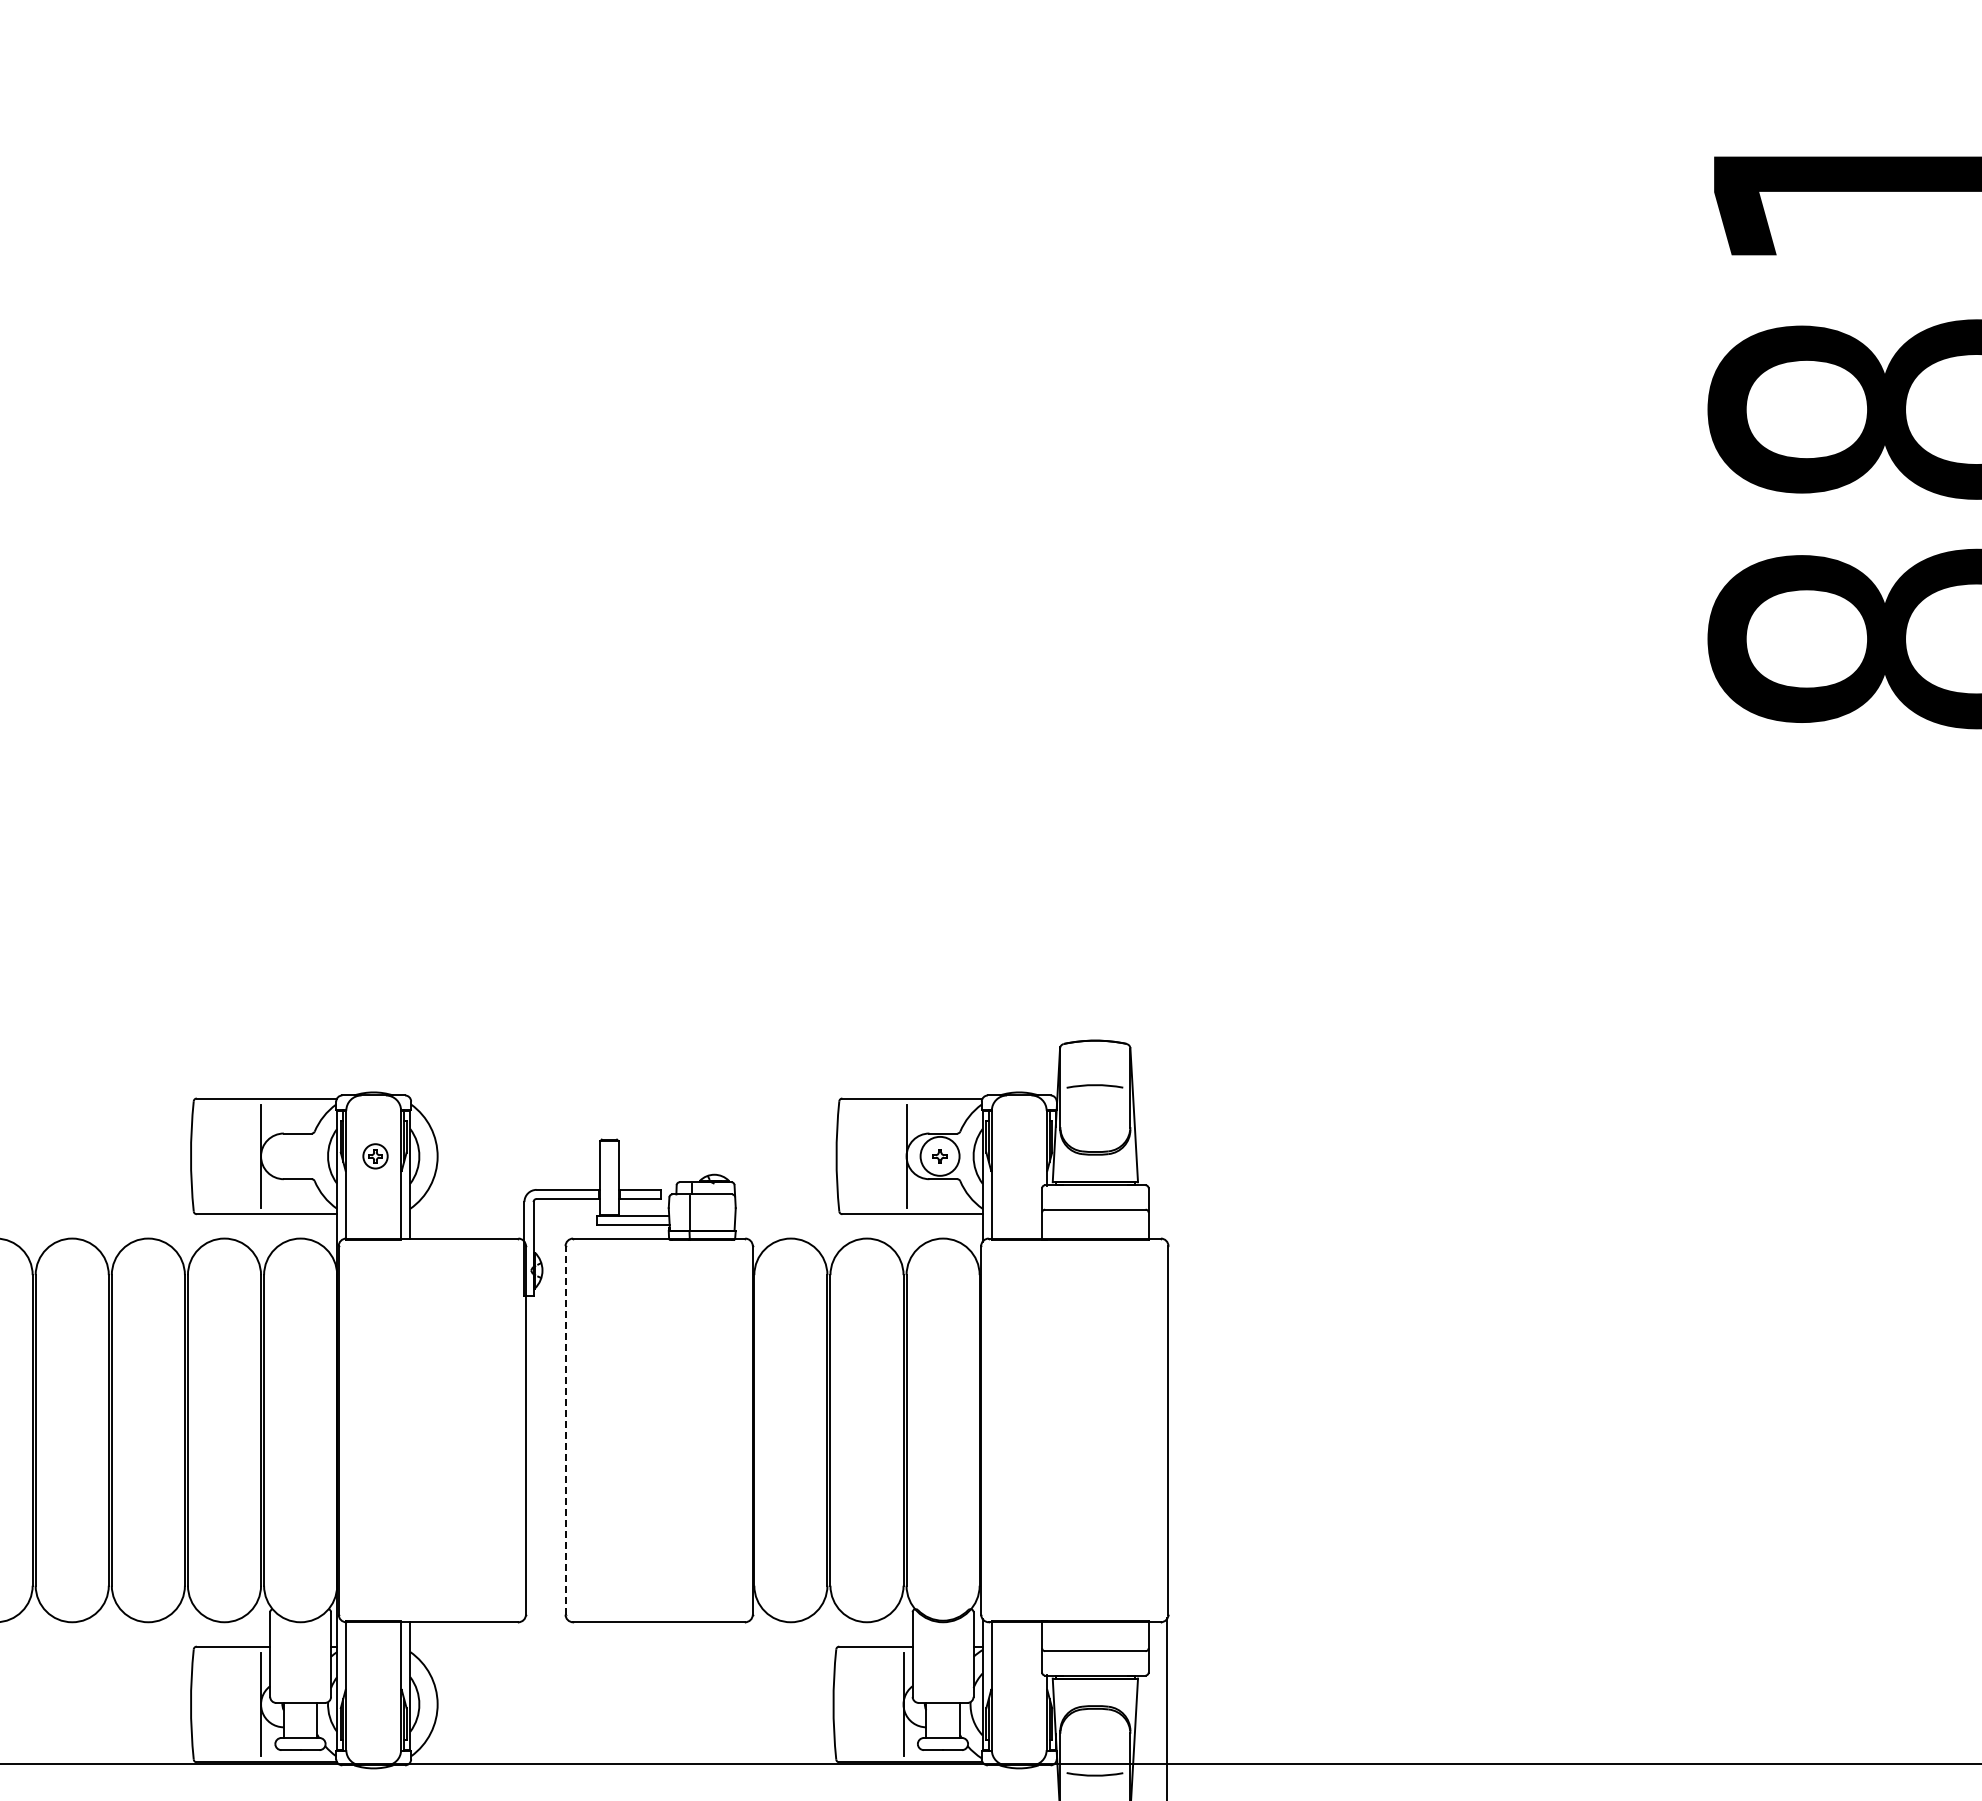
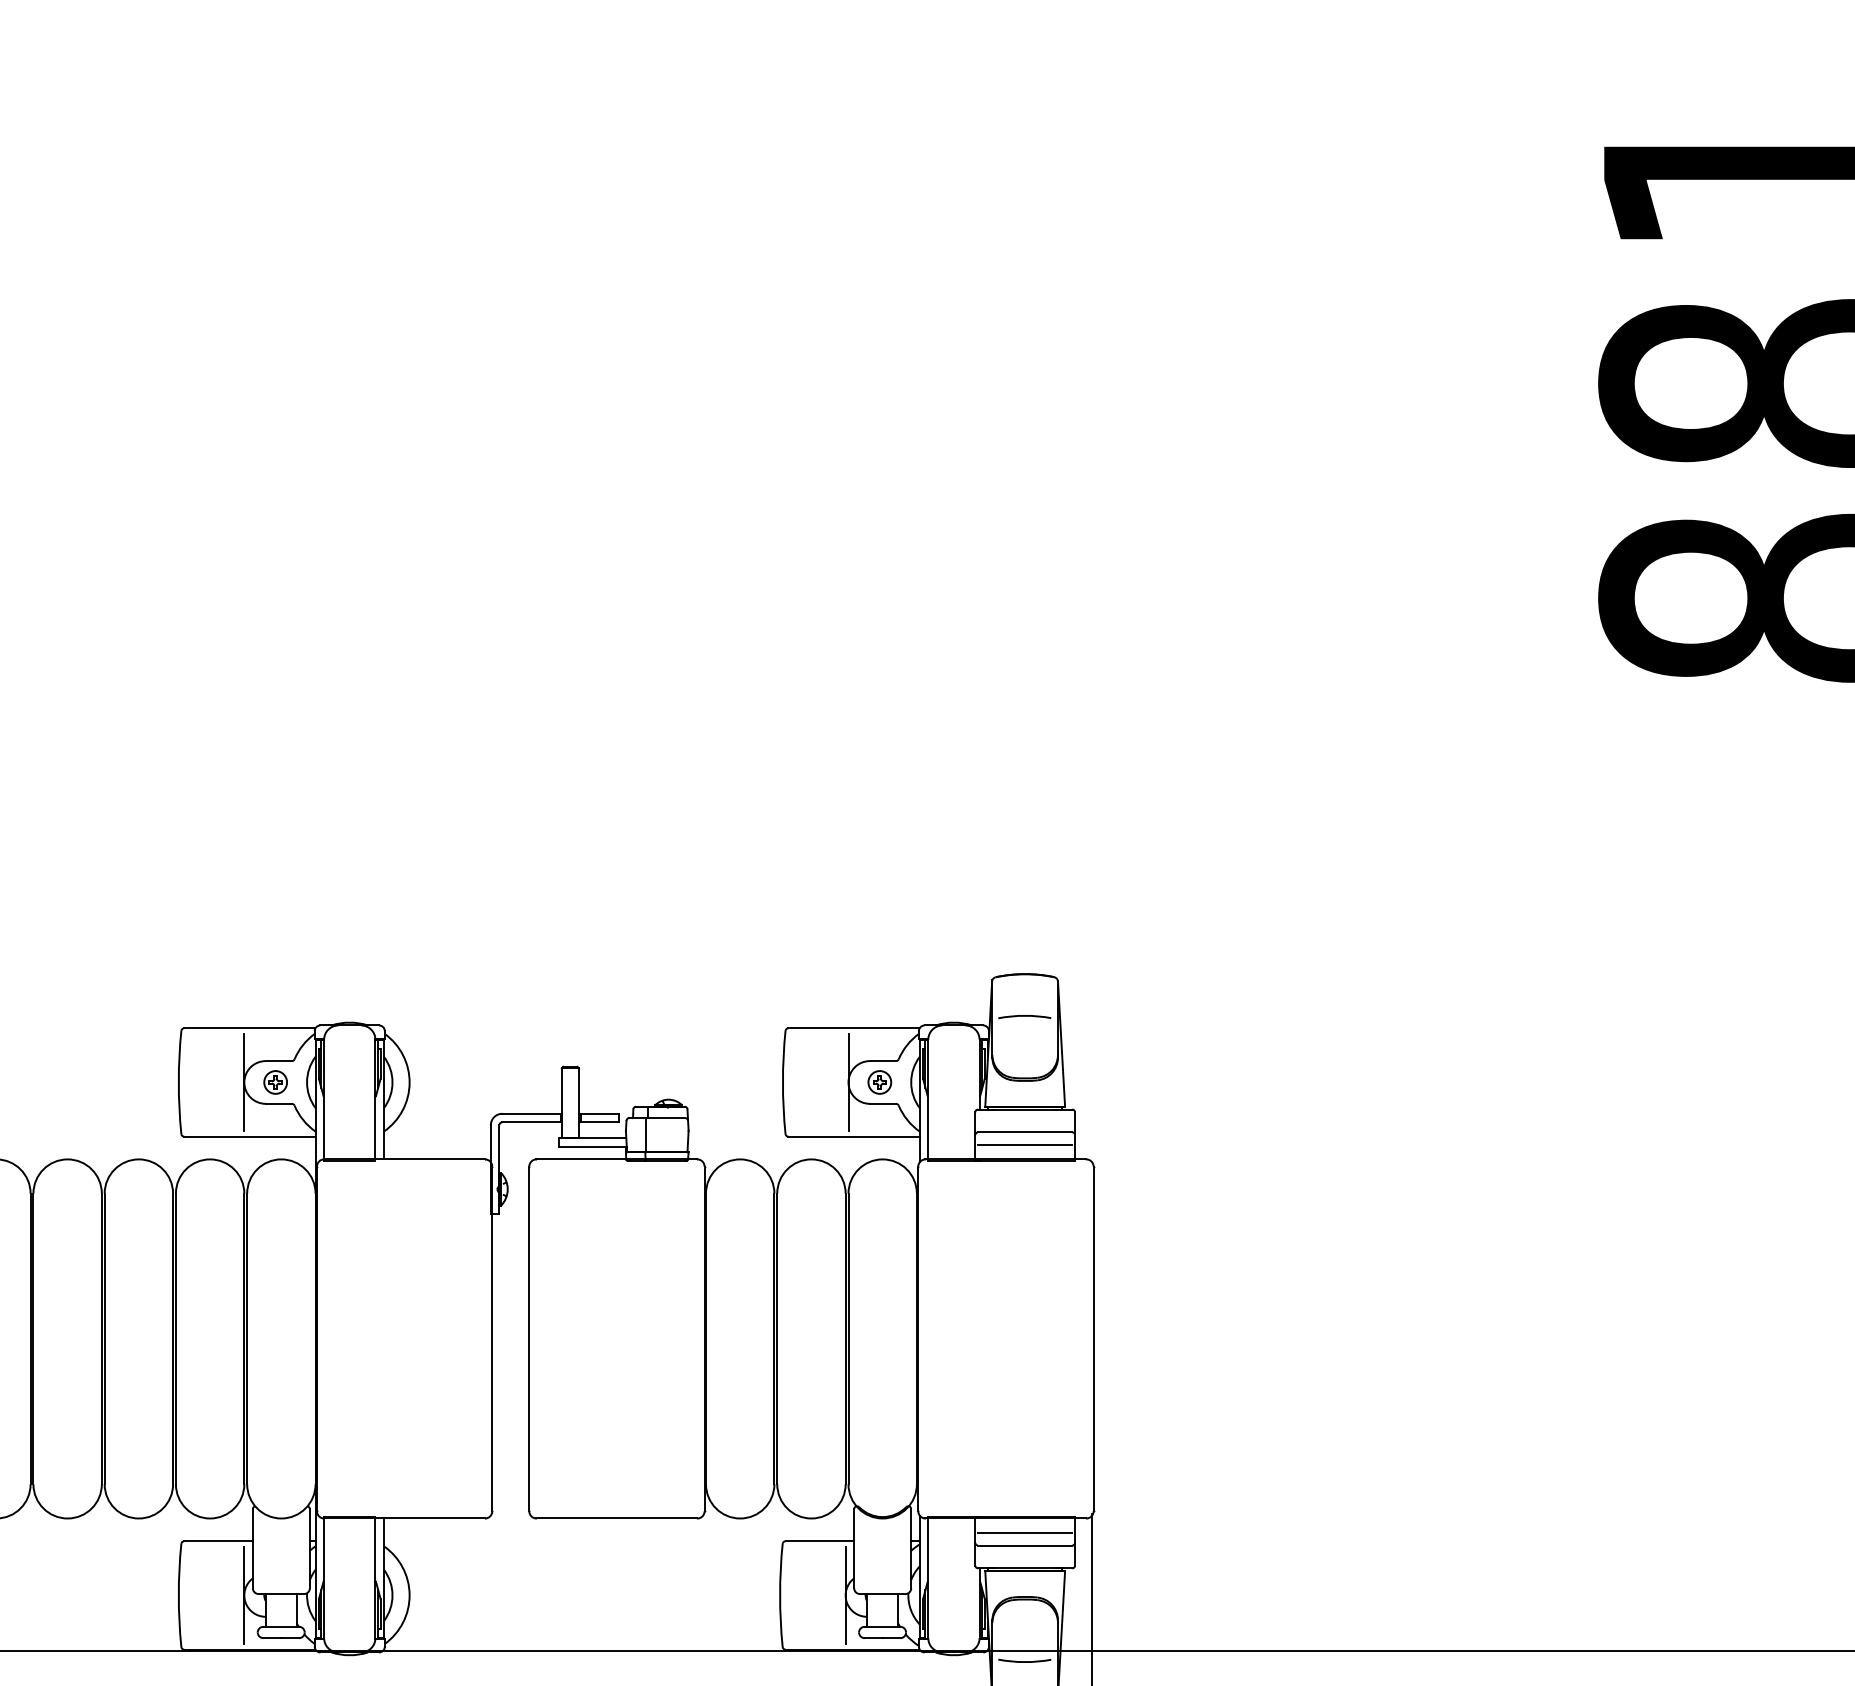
part: (375, 1156) -> (275, 1082), moved
circle: (939, 1156) -> (879, 1082), size x0.62
line: (1094, 1223) -> (1024, 1145), added
line: (565, 1429) -> (529, 1338), dashed -> solid
line: (1094, 1637) -> (1024, 1532), added

